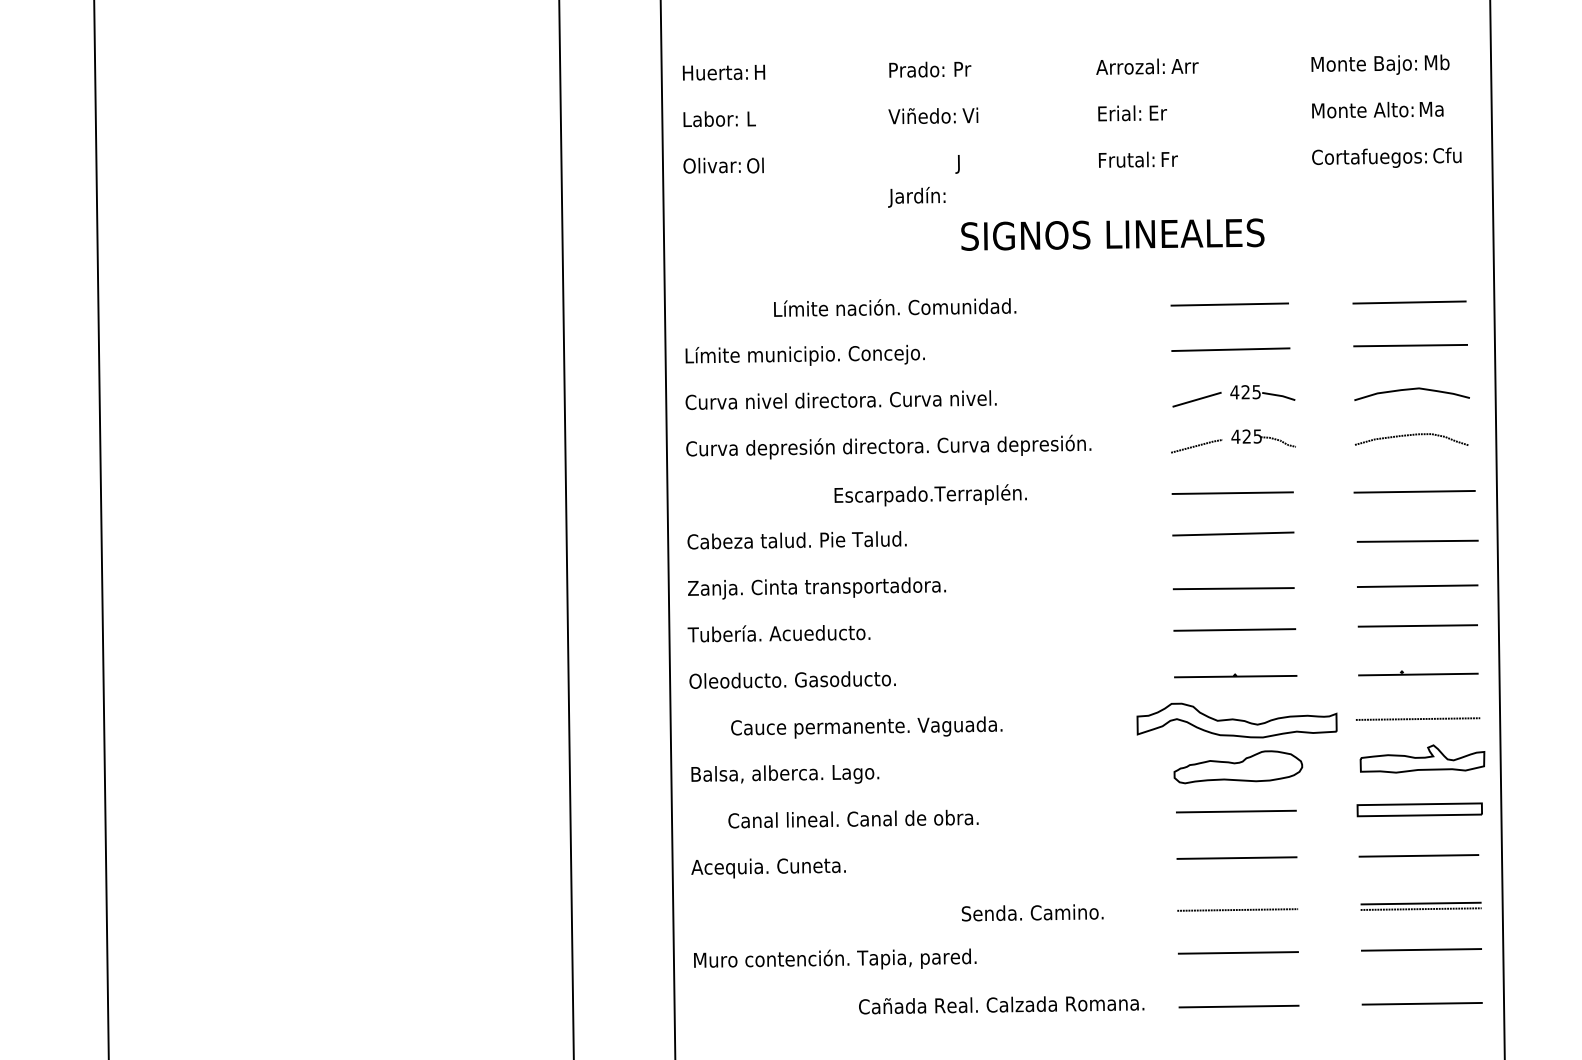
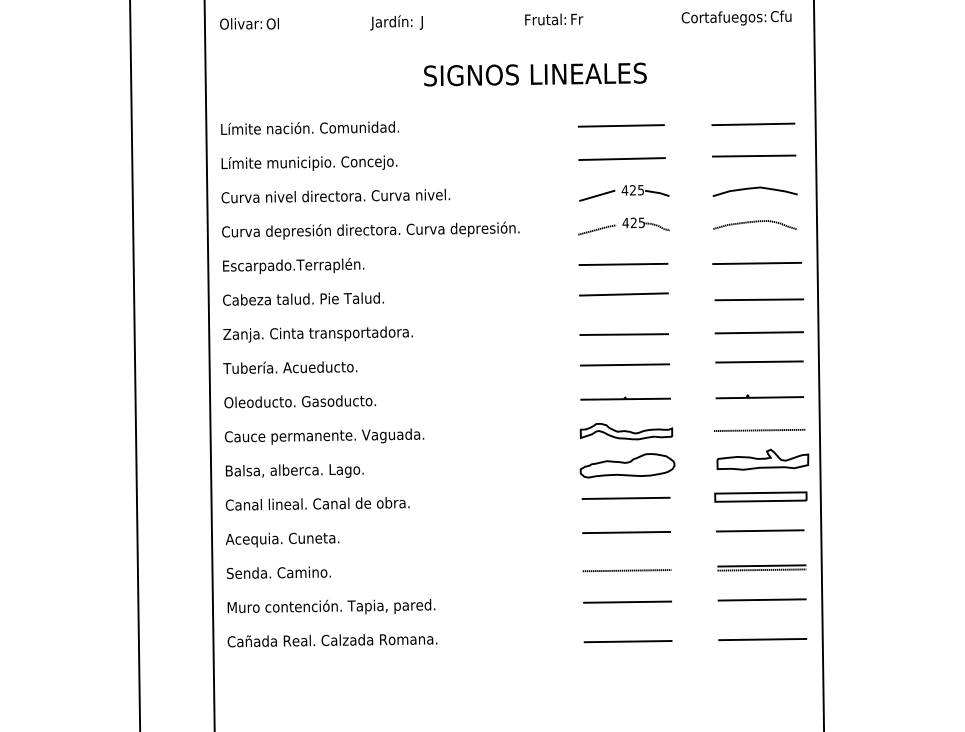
text: (916, 197) -> (391, 23), moved
text: (895, 307) -> (310, 128), moved
text: (930, 495) -> (293, 266), moved
part: (1236, 720) -> (626, 431), size x0.62
text: (866, 727) -> (324, 436), moved
text: (853, 818) -> (317, 503), moved
text: (1032, 912) -> (278, 572), moved
text: (1001, 1005) -> (332, 640), moved

